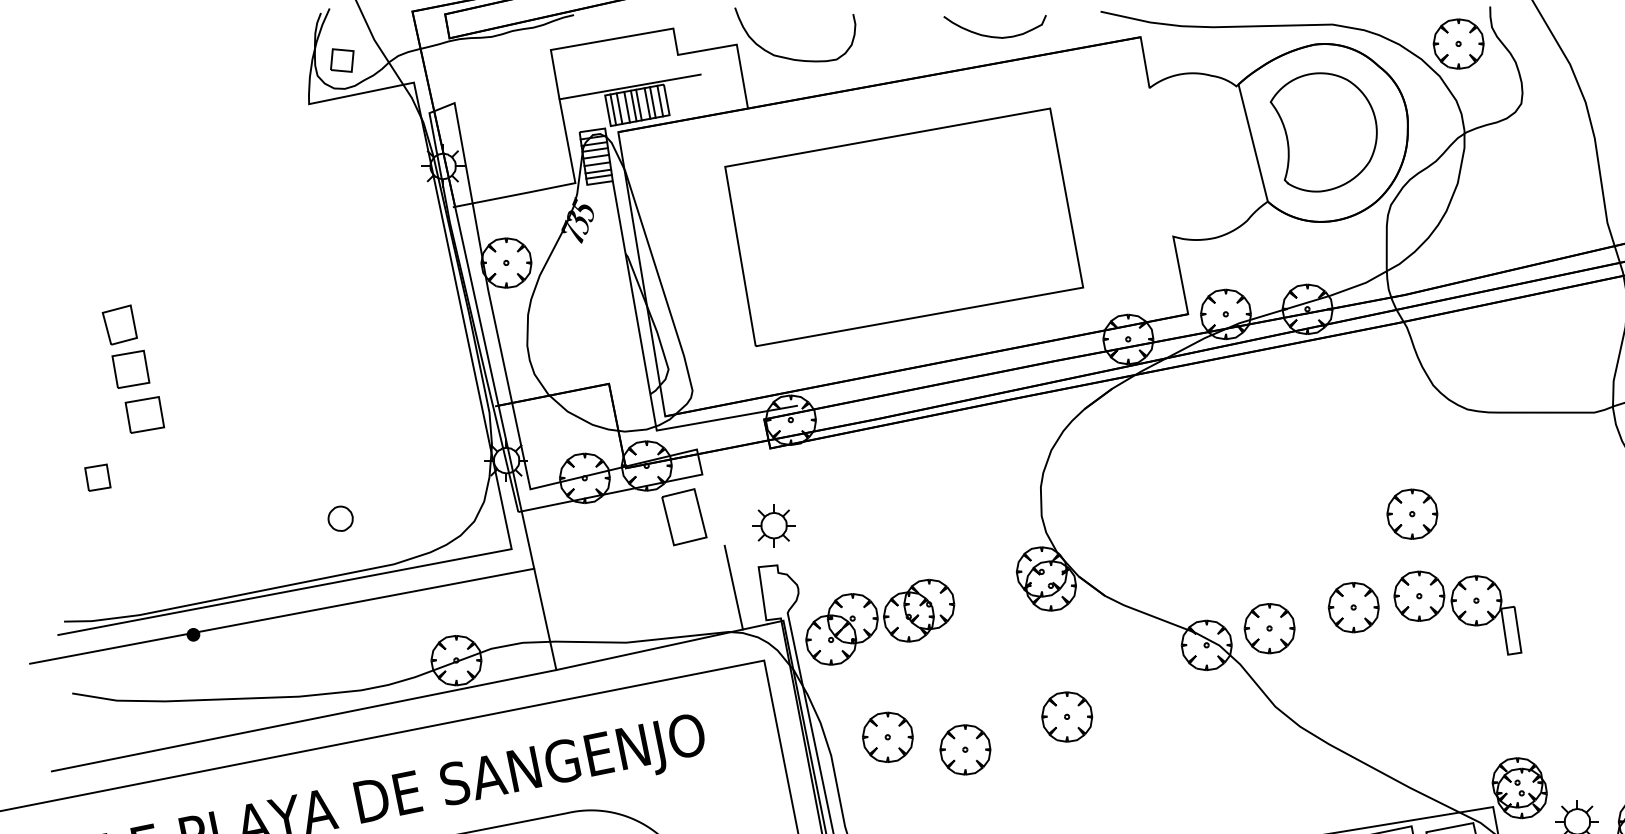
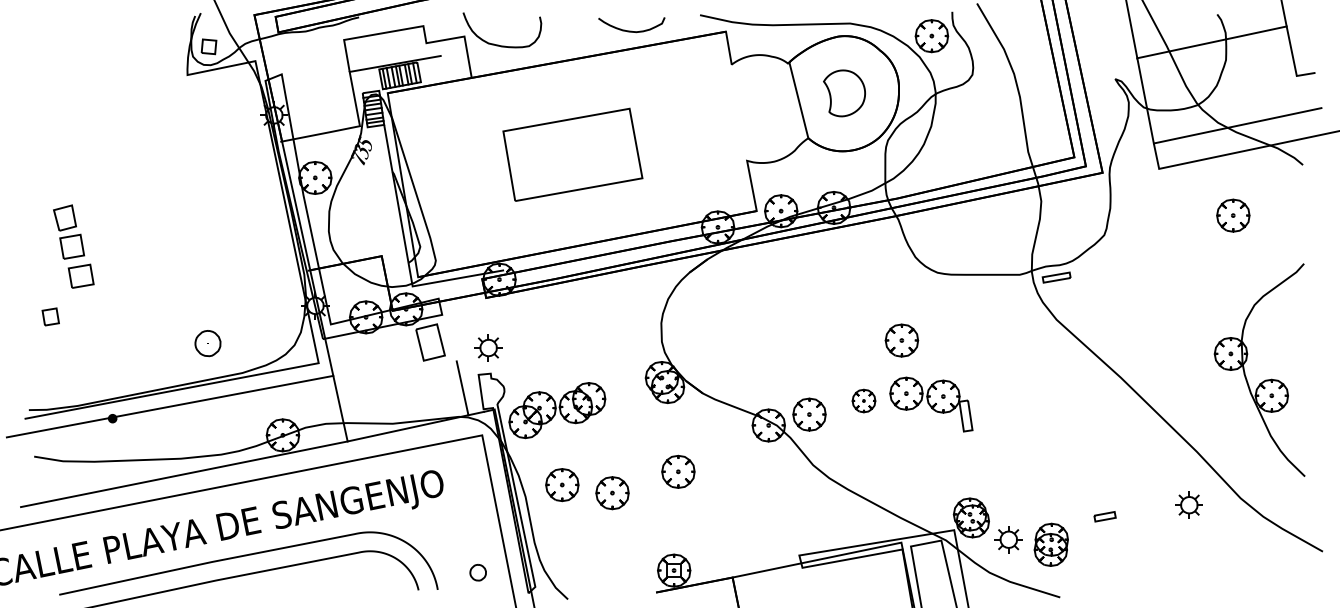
part: (1323, 132) -> (844, 93), size x0.6
part: (903, 226) -> (572, 154), size x0.6
part: (339, 518) -> (207, 343), size x1.6
part: (1353, 606) -> (863, 400), size x0.7

